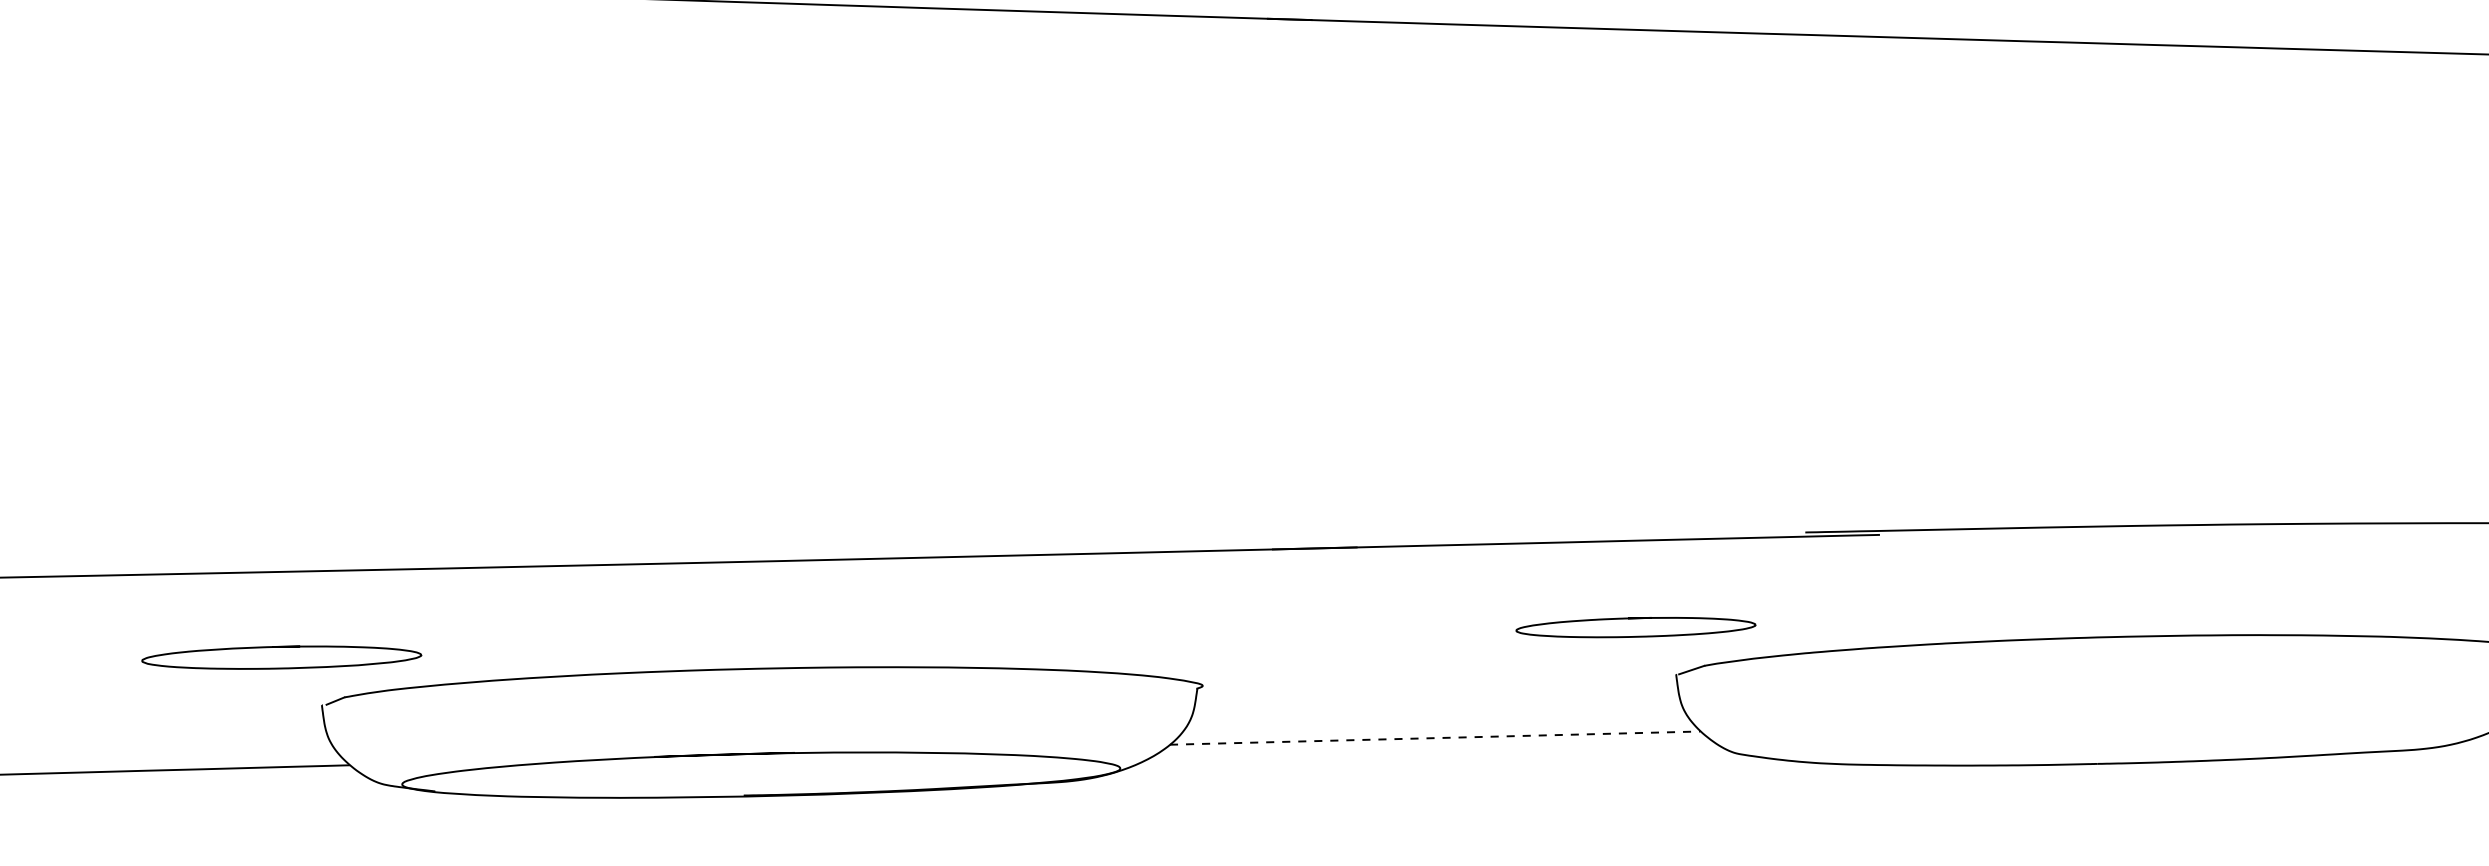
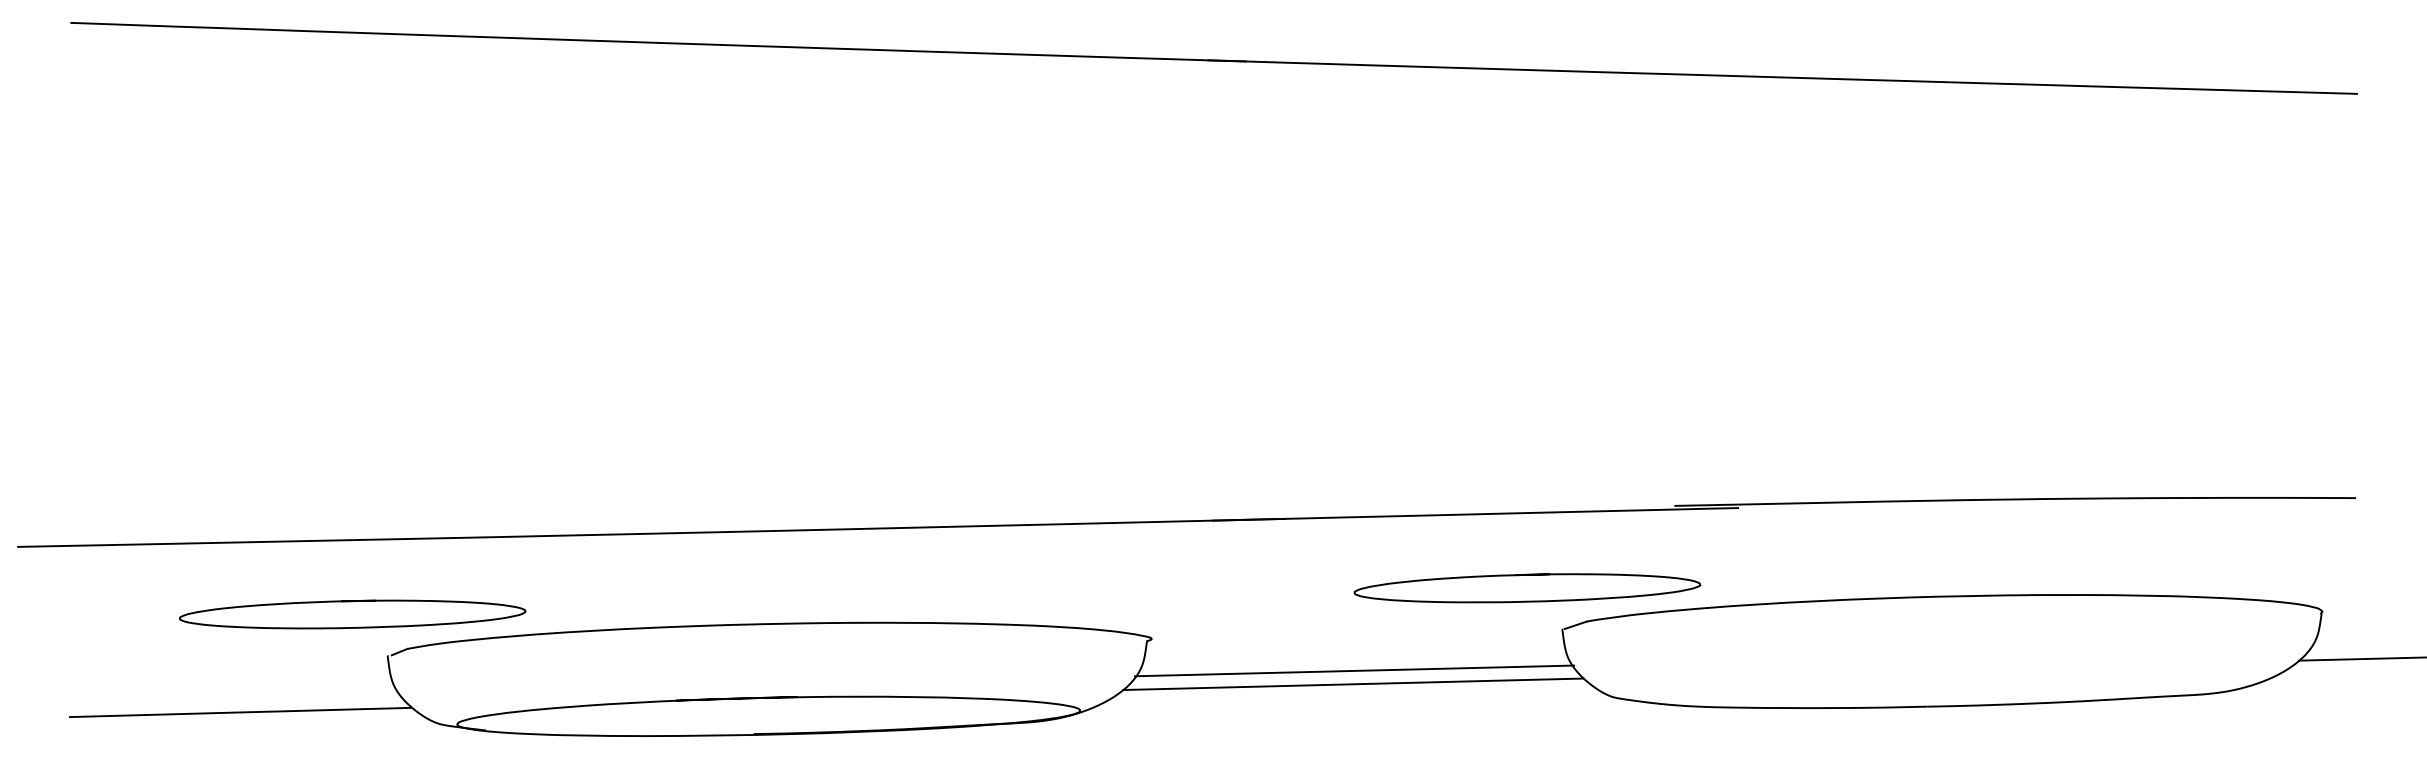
part: (1636, 627) -> (1527, 588), size x1.67
part: (281, 657) -> (352, 614), size x1.43
line: (1435, 722) -> (1353, 670), added
line: (1435, 738) -> (1353, 684), dashed -> solid

